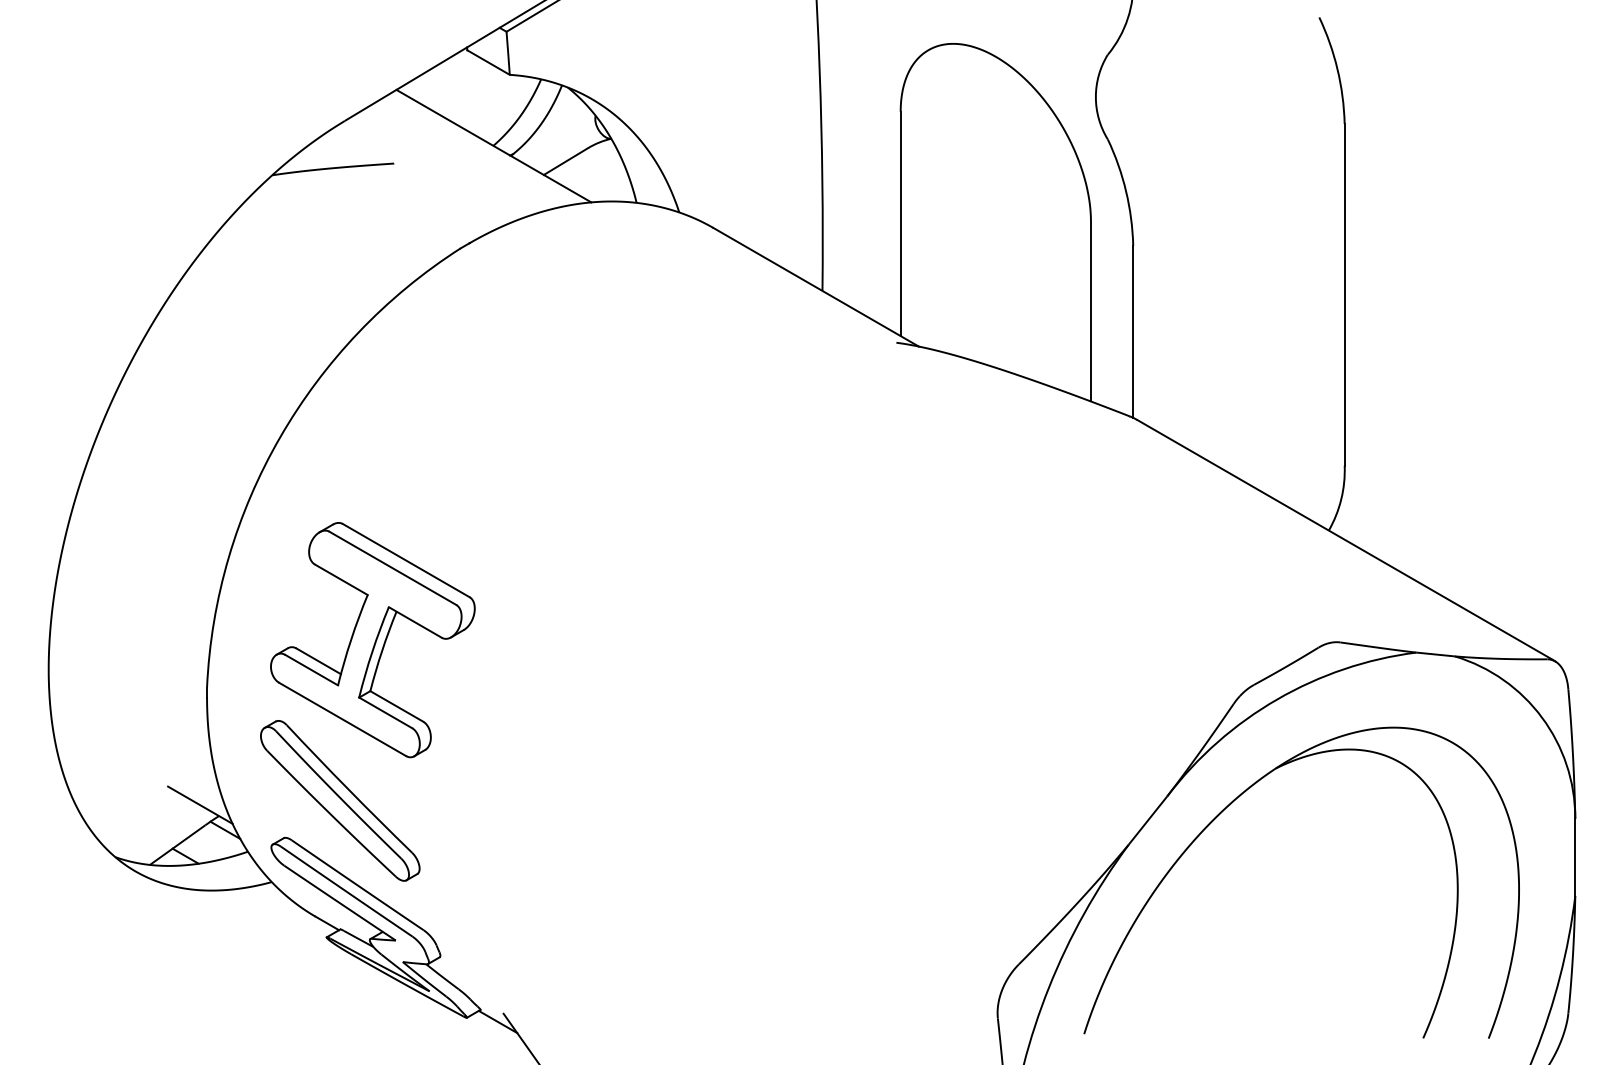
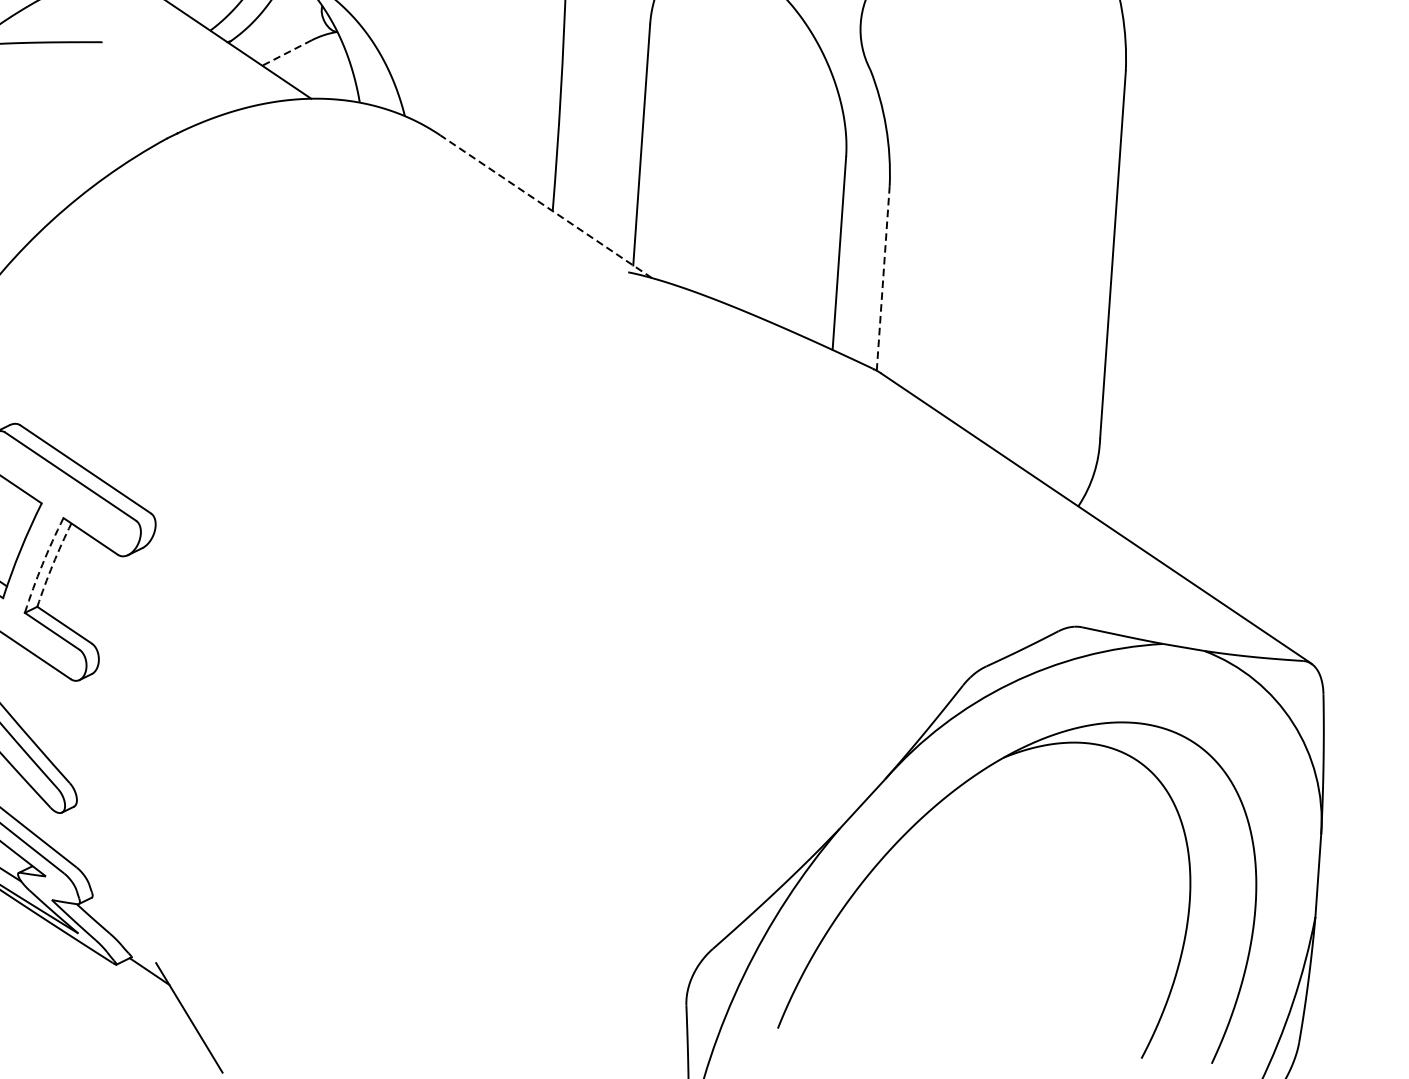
line: (565, 161) -> (286, 52), solid -> dashed
line: (816, 287) -> (546, 206), solid -> dashed
line: (1133, 331) -> (883, 278), solid -> dashed
arc: (382, 650) -> (53, 564), solid -> dashed
arc: (372, 651) -> (42, 564), solid -> dashed

